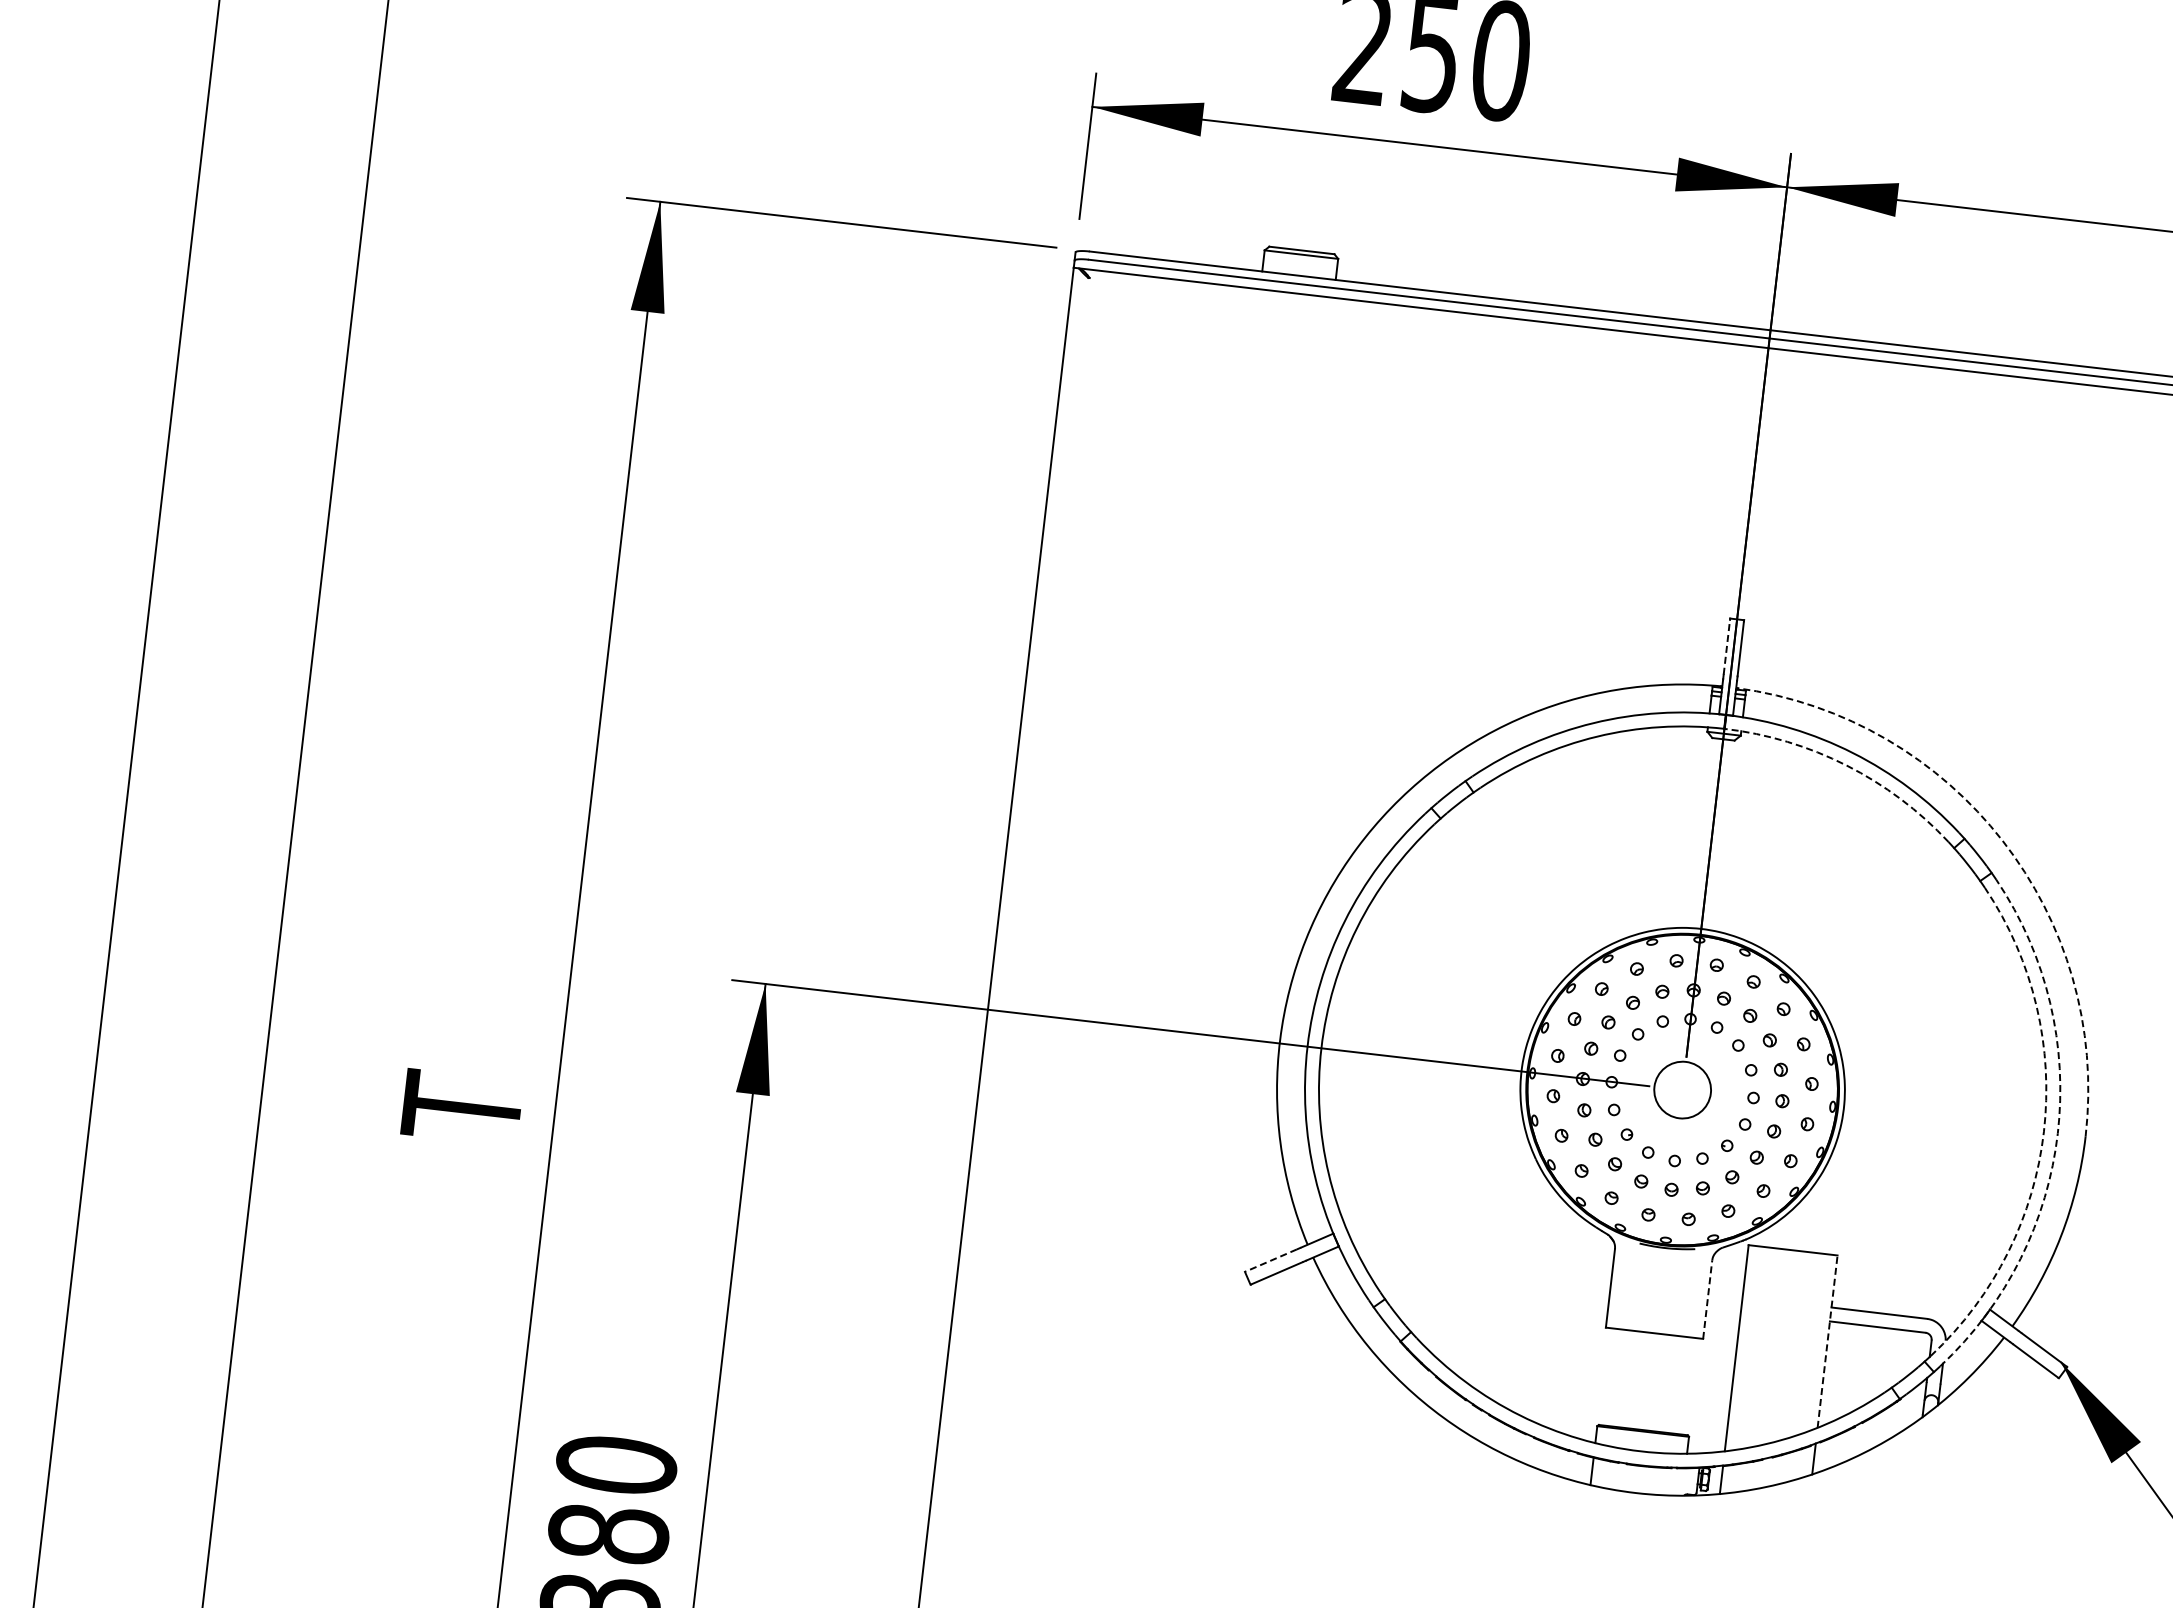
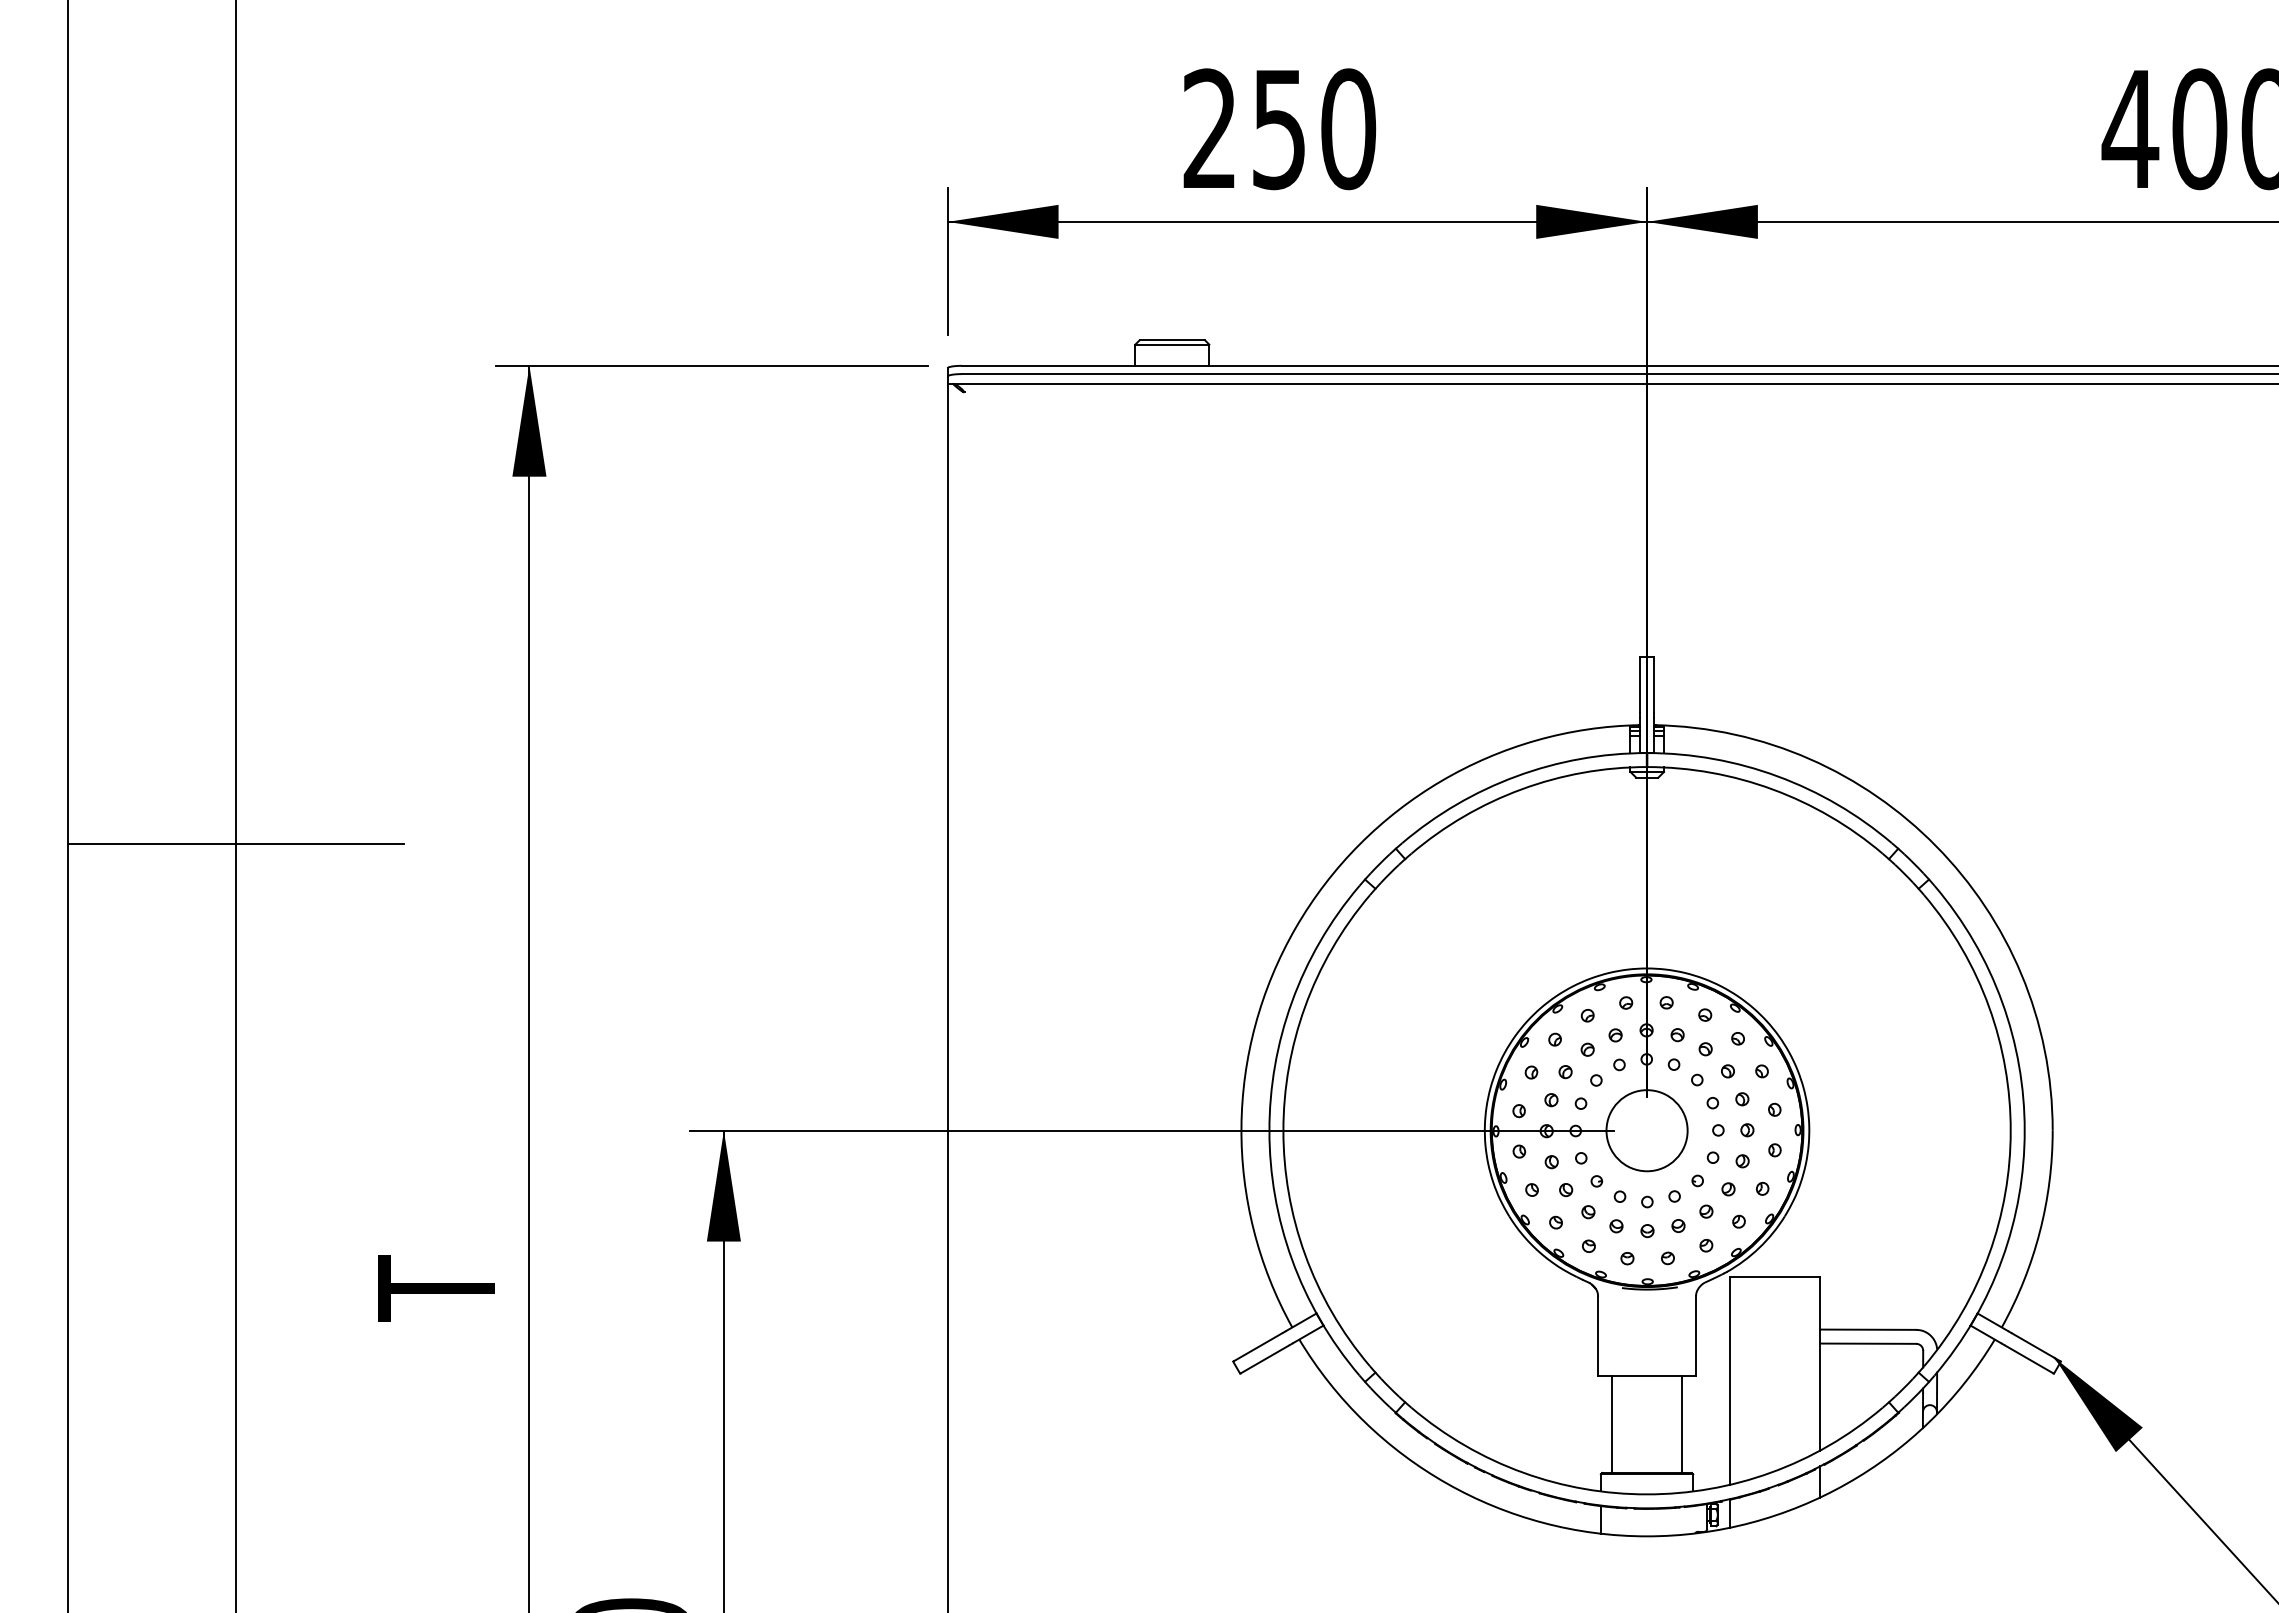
line: (314, 642) -> (236, 843), added
line: (1727, 647) -> (1640, 685), dashed -> solid
arc: (1846, 765) -> (1772, 789), dashed -> solid
arc: (2002, 841) -> (1936, 846), dashed -> solid
circle: (1682, 1089) -> (1646, 1130), size x1.43
arc: (2043, 1131) -> (2010, 1130), dashed -> solid
arc: (2057, 1133) -> (2024, 1130), dashed -> solid
line: (1271, 1260) -> (1258, 1347), dashed -> solid
line: (1708, 1299) -> (1696, 1335), dashed -> solid
line: (1827, 1341) -> (1819, 1363), dashed -> solid
line: (1614, 1376) -> (1612, 1423), added
line: (1684, 1385) -> (1682, 1423), added

